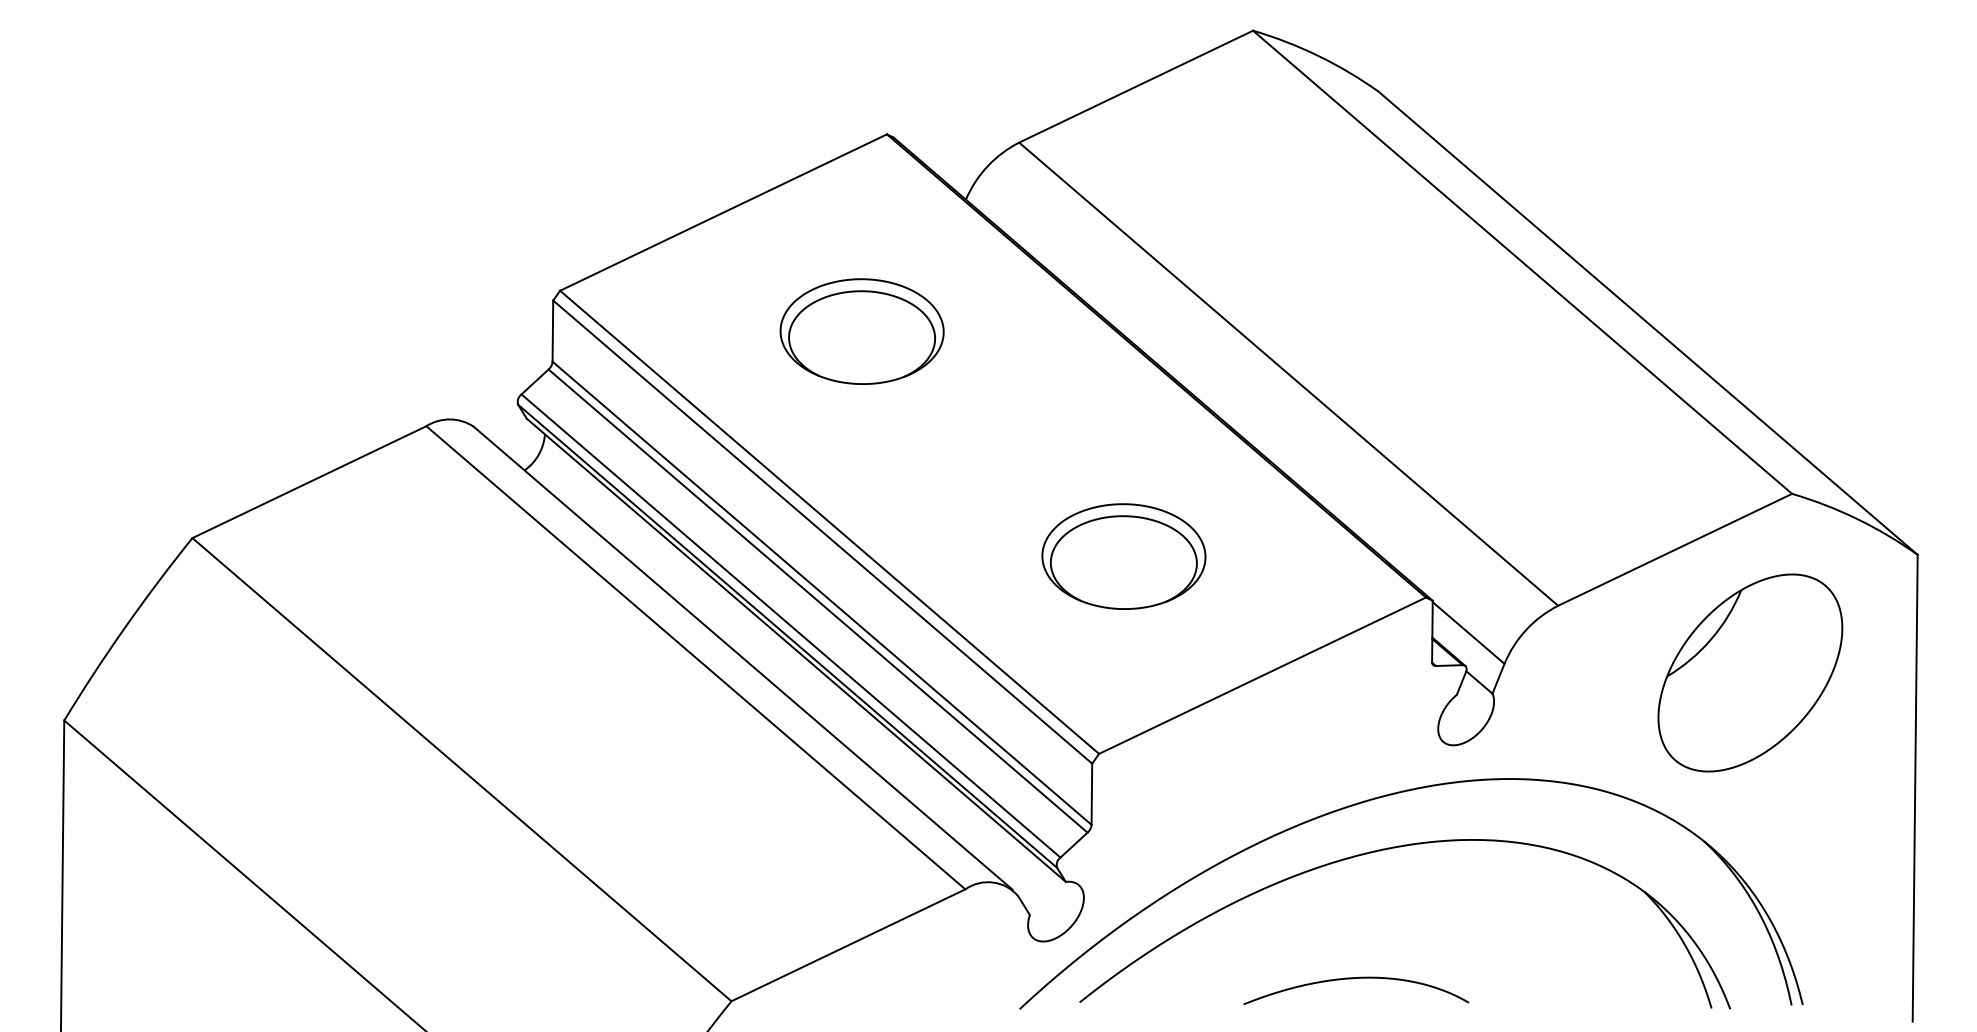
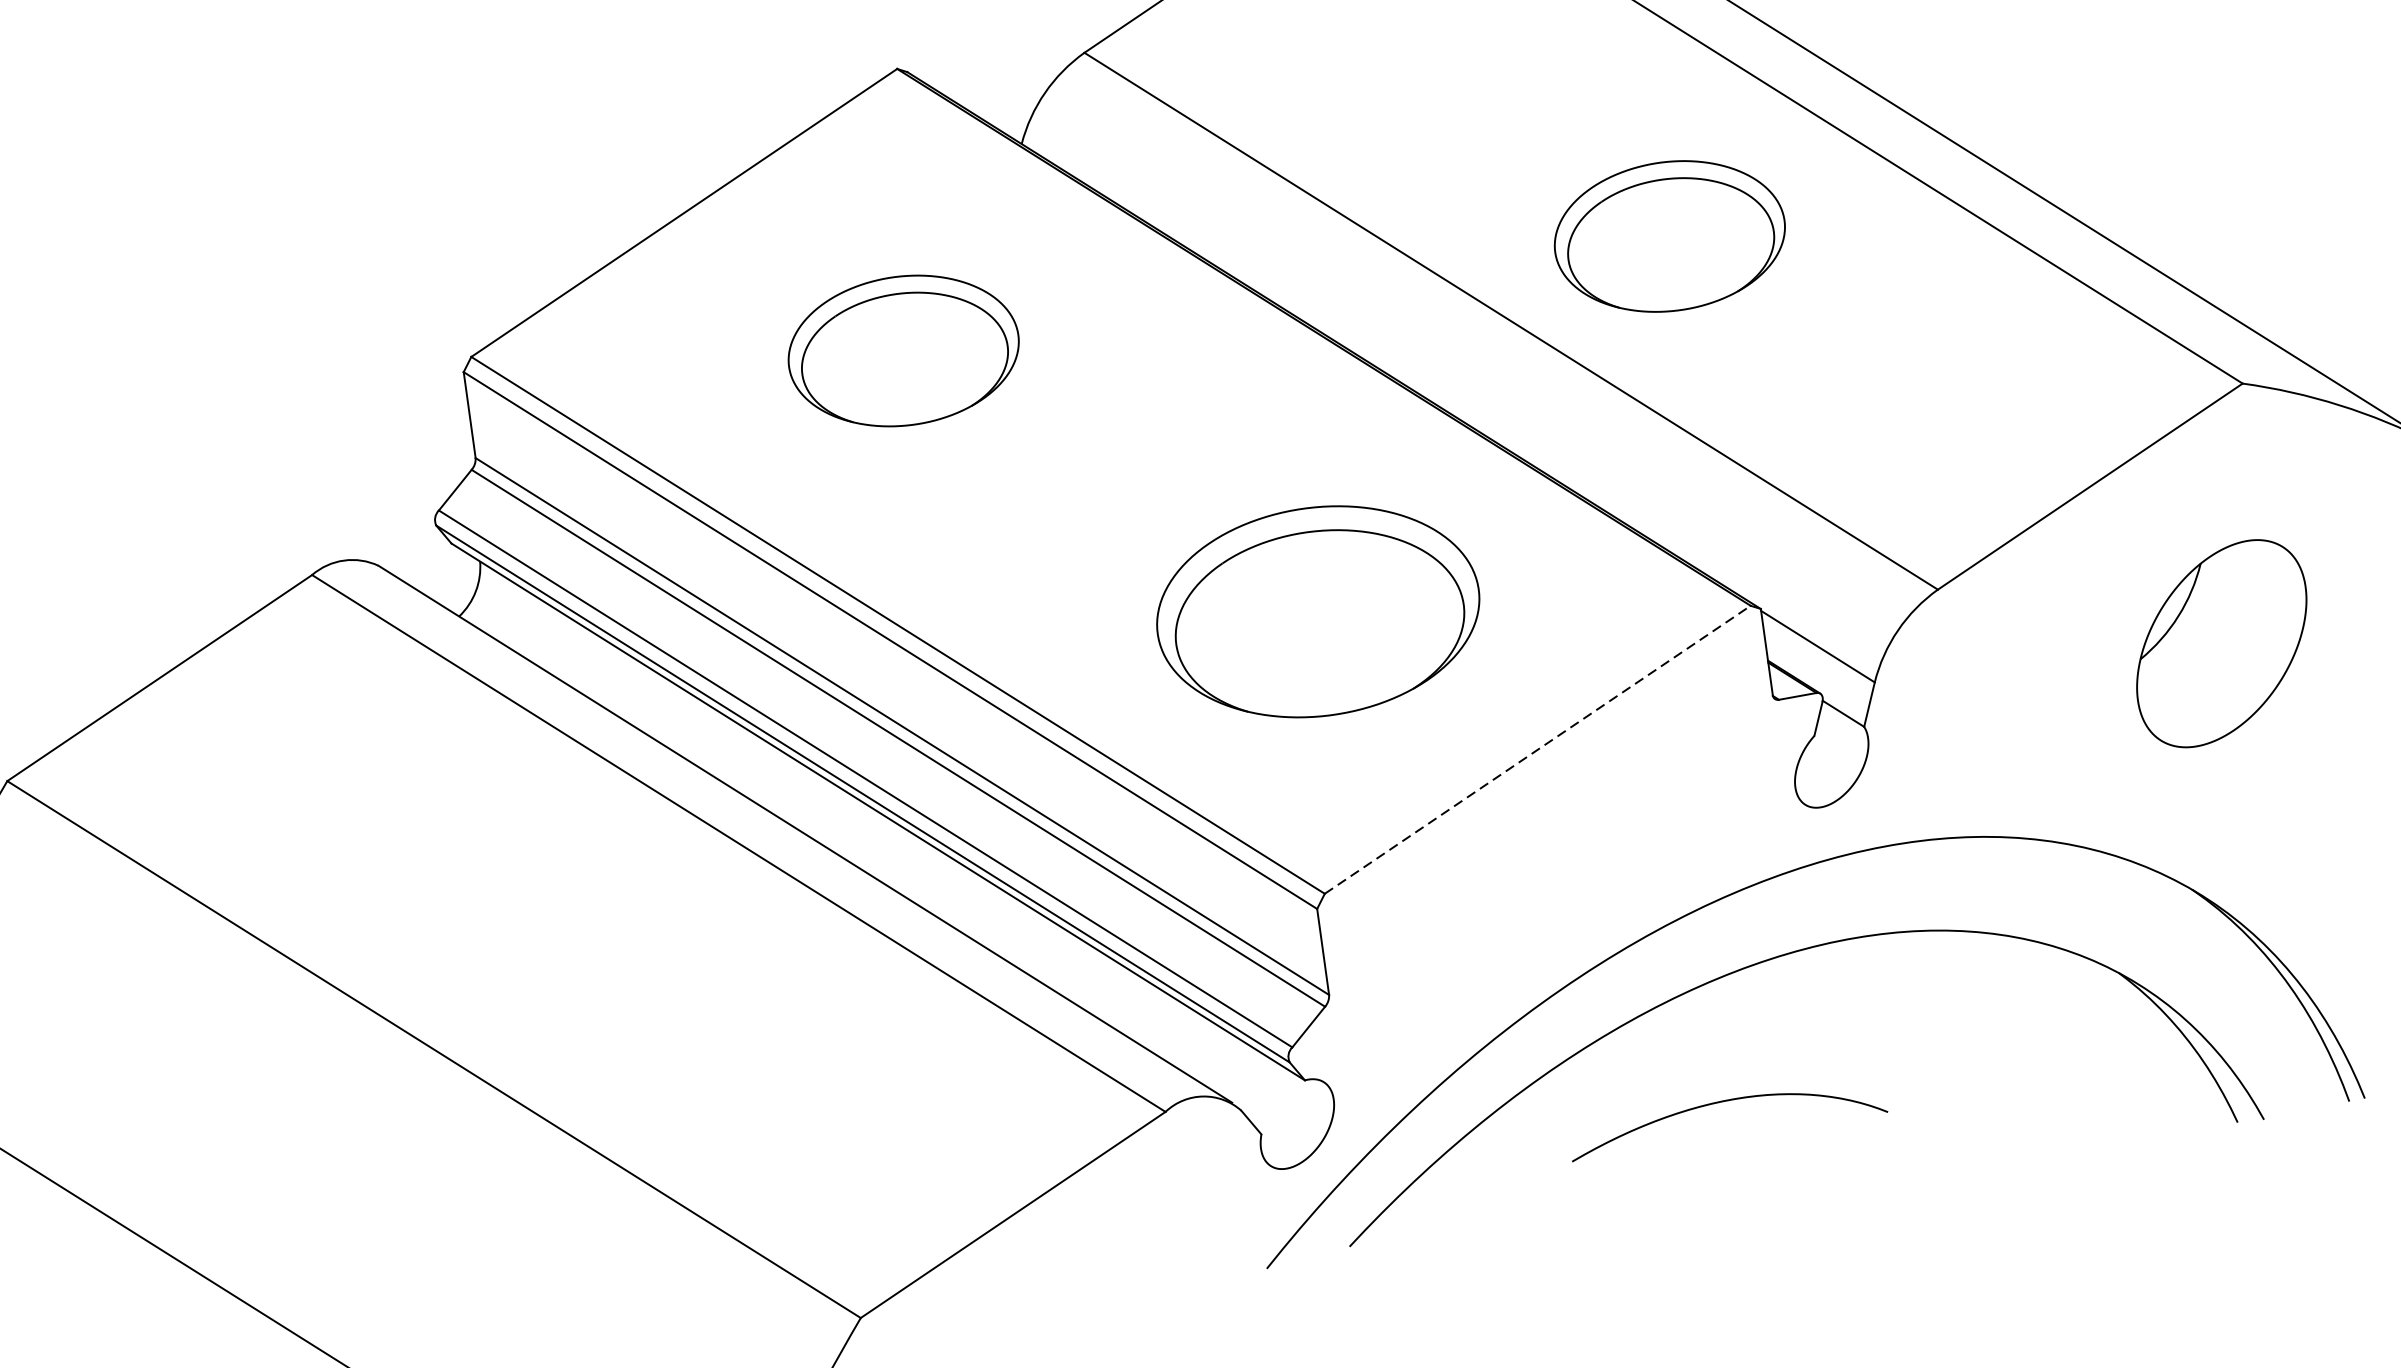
part: (1407, 331) -> (1668, 236), added
part: (1123, 556) -> (1317, 611), size x1.4
part: (1750, 672) -> (2221, 642), size x0.7
line: (1263, 675) -> (1539, 749), solid -> dashed
curve: (1352, 979) -> (1719, 1103), moved

